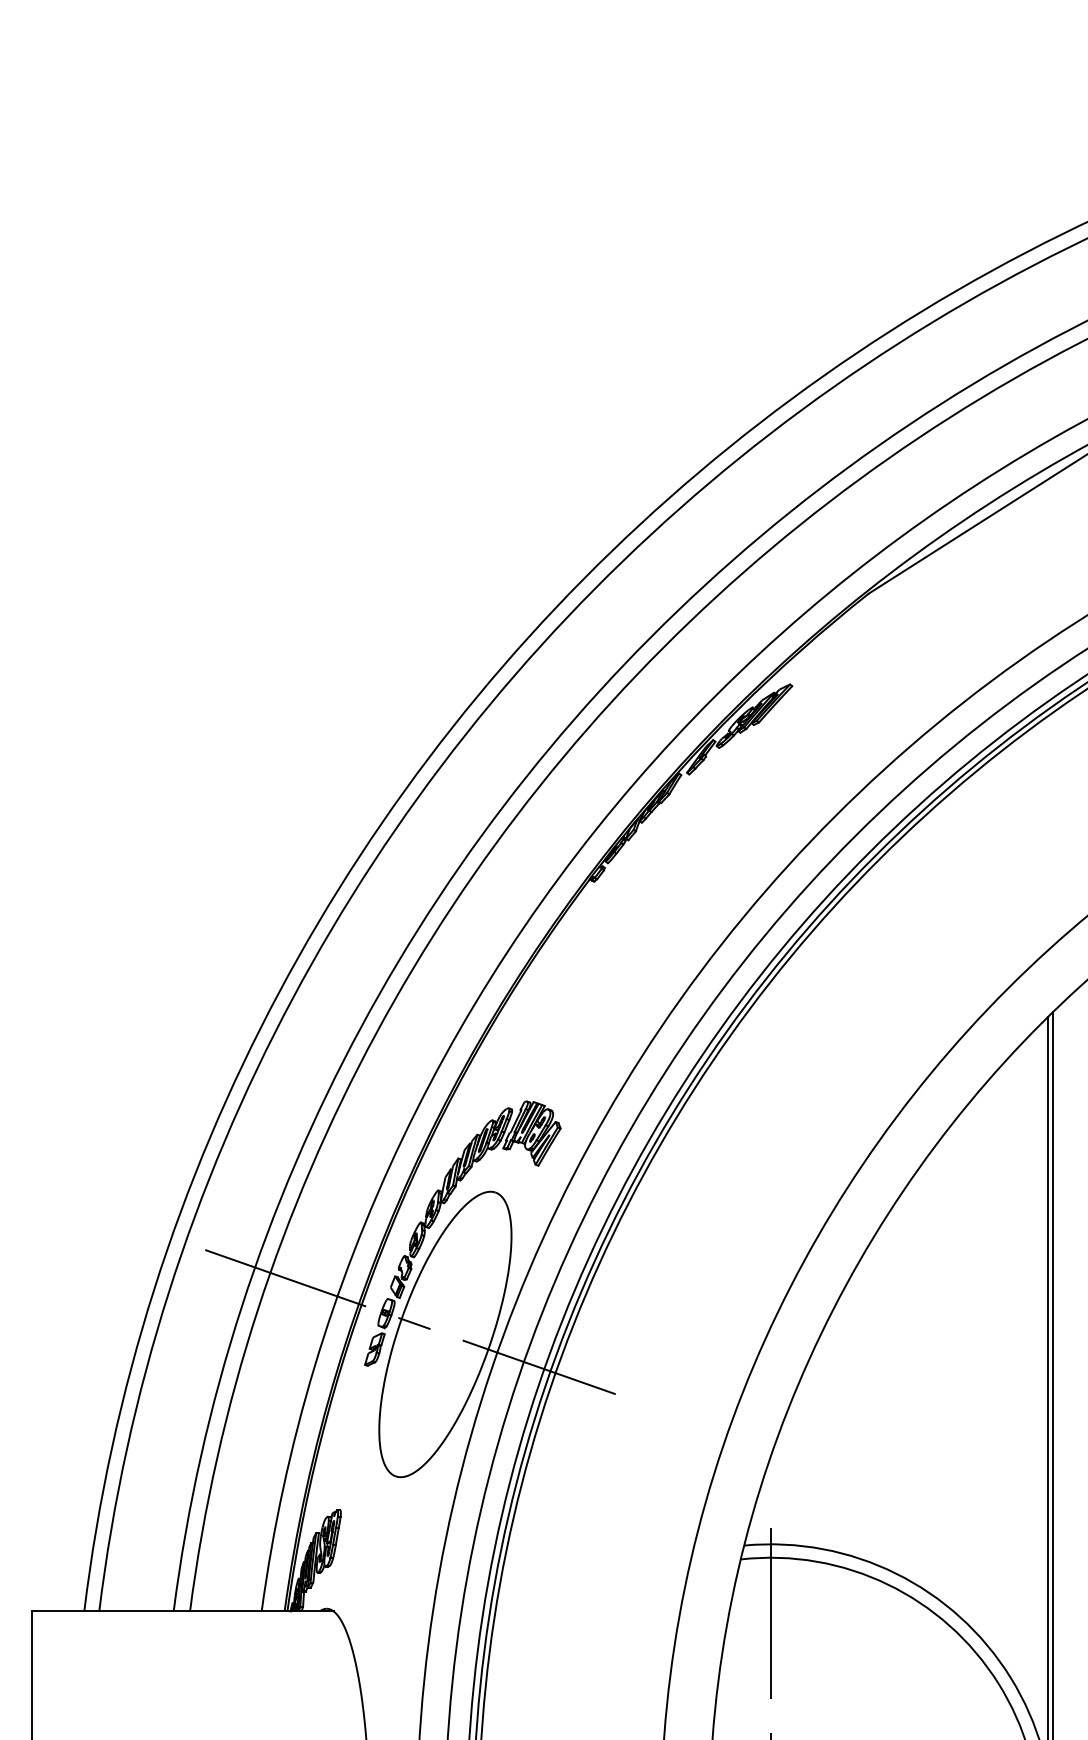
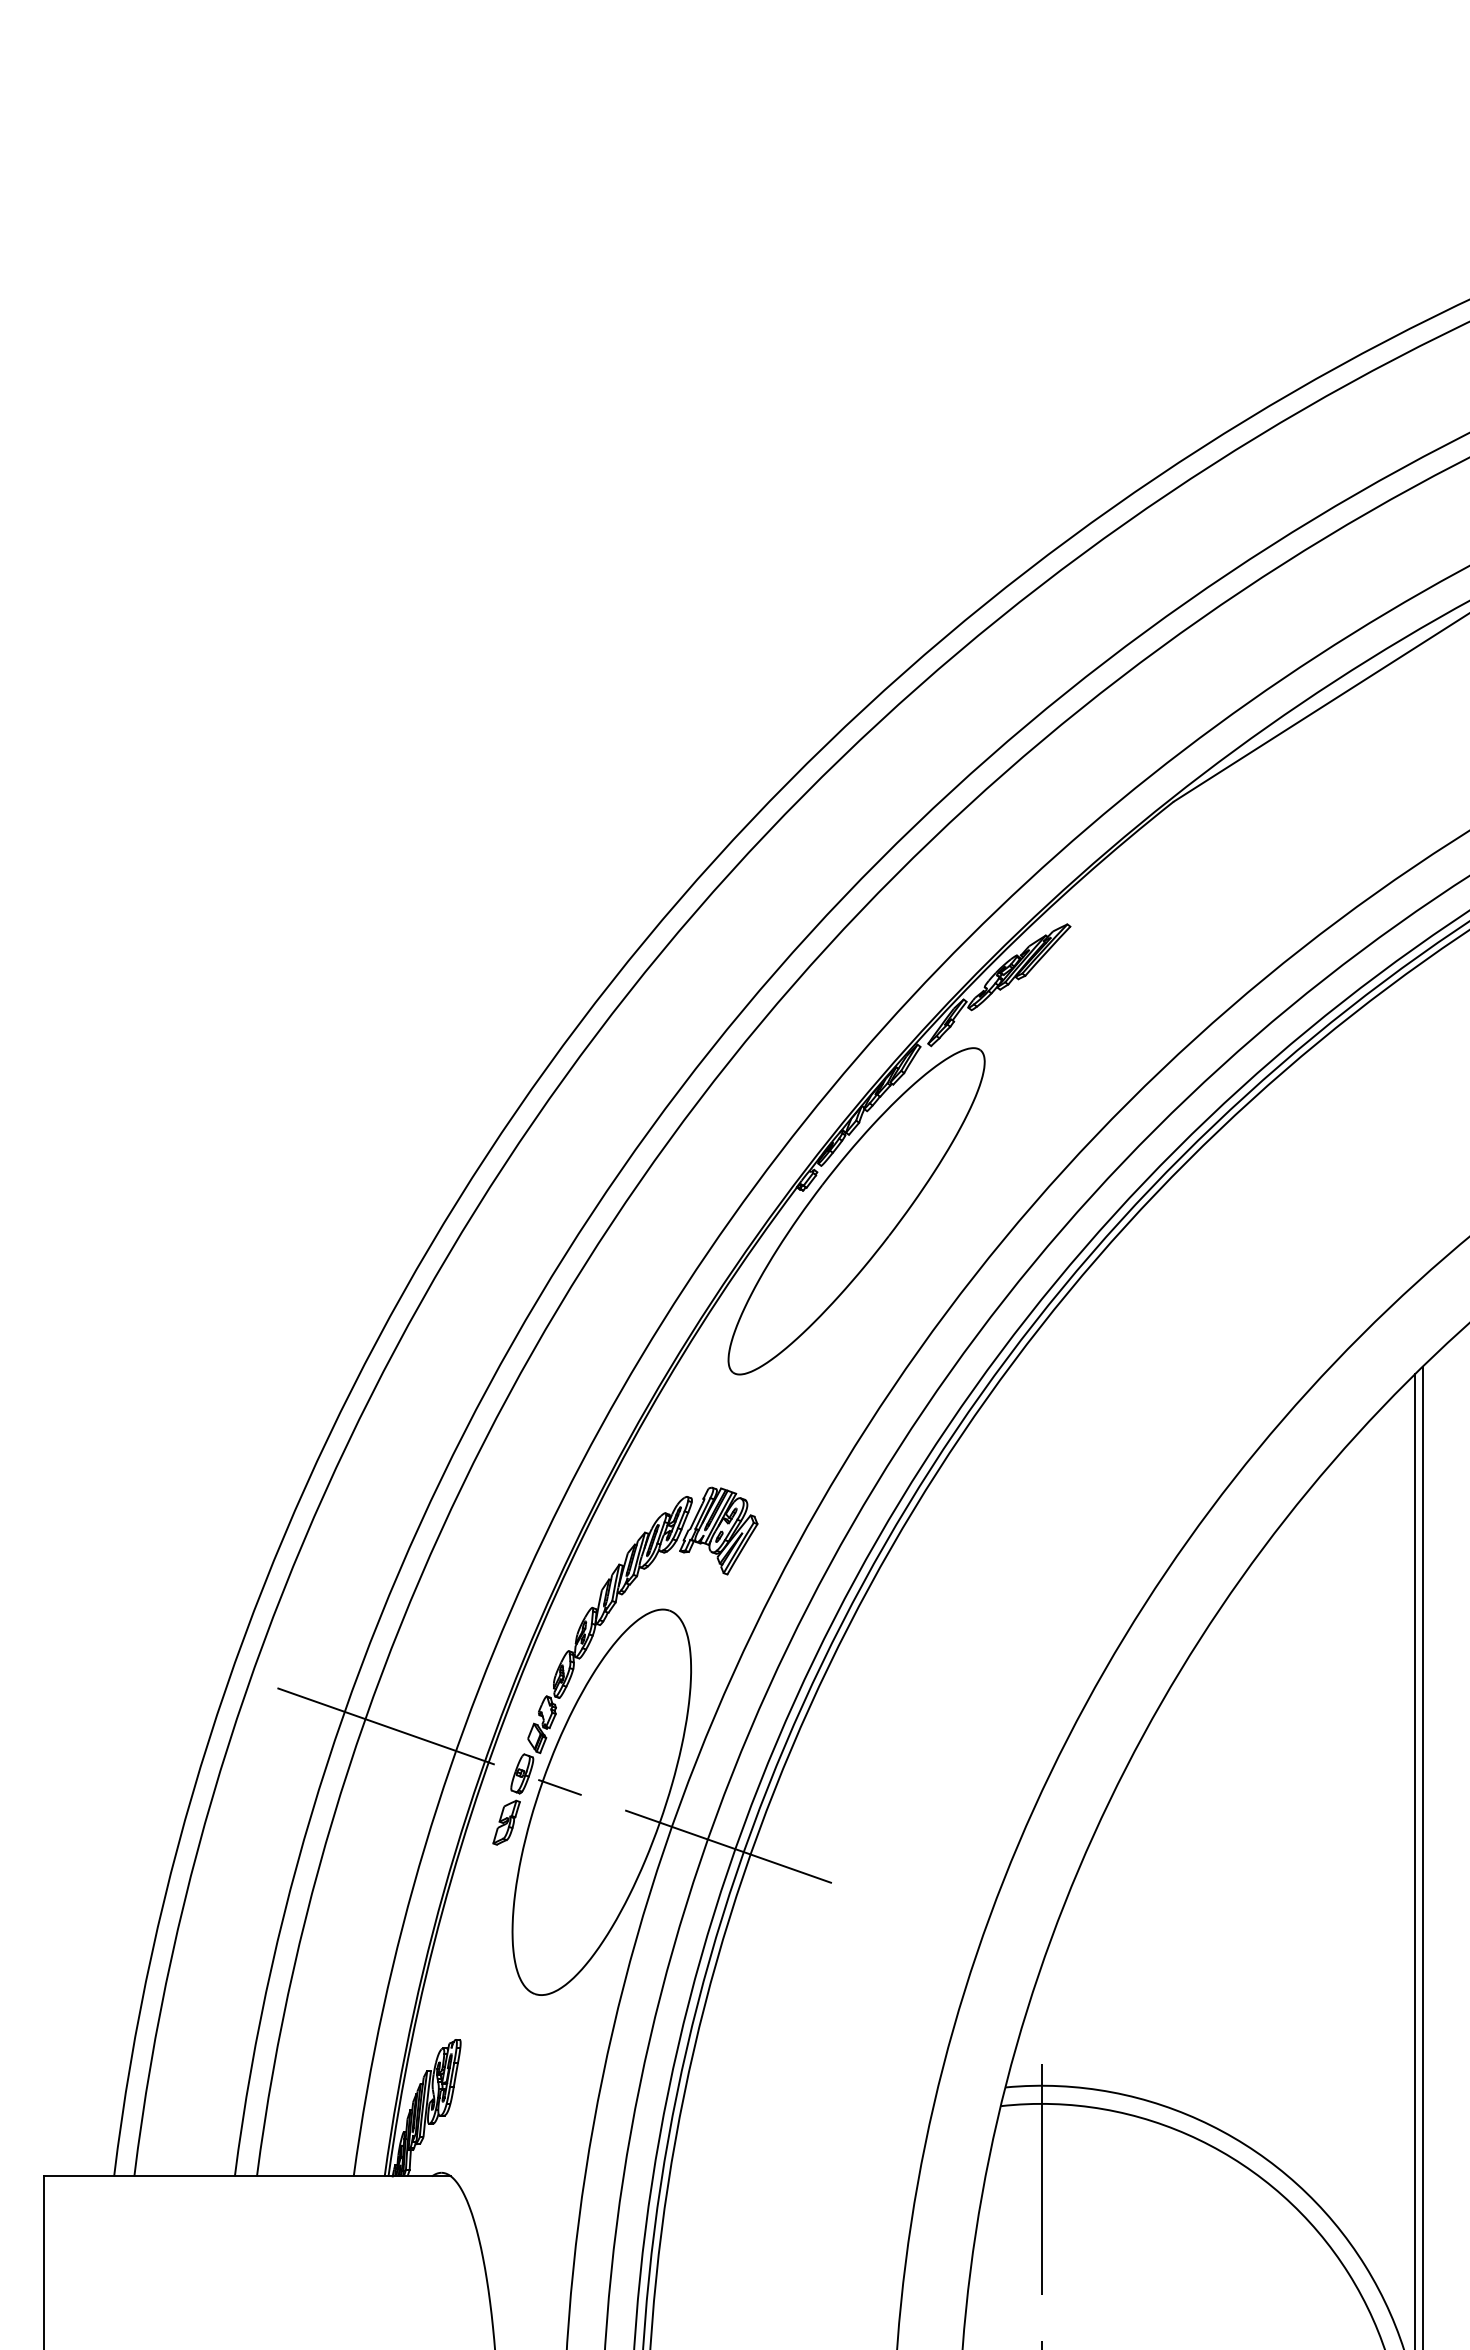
part: (633, 897) -> (856, 1211), added

